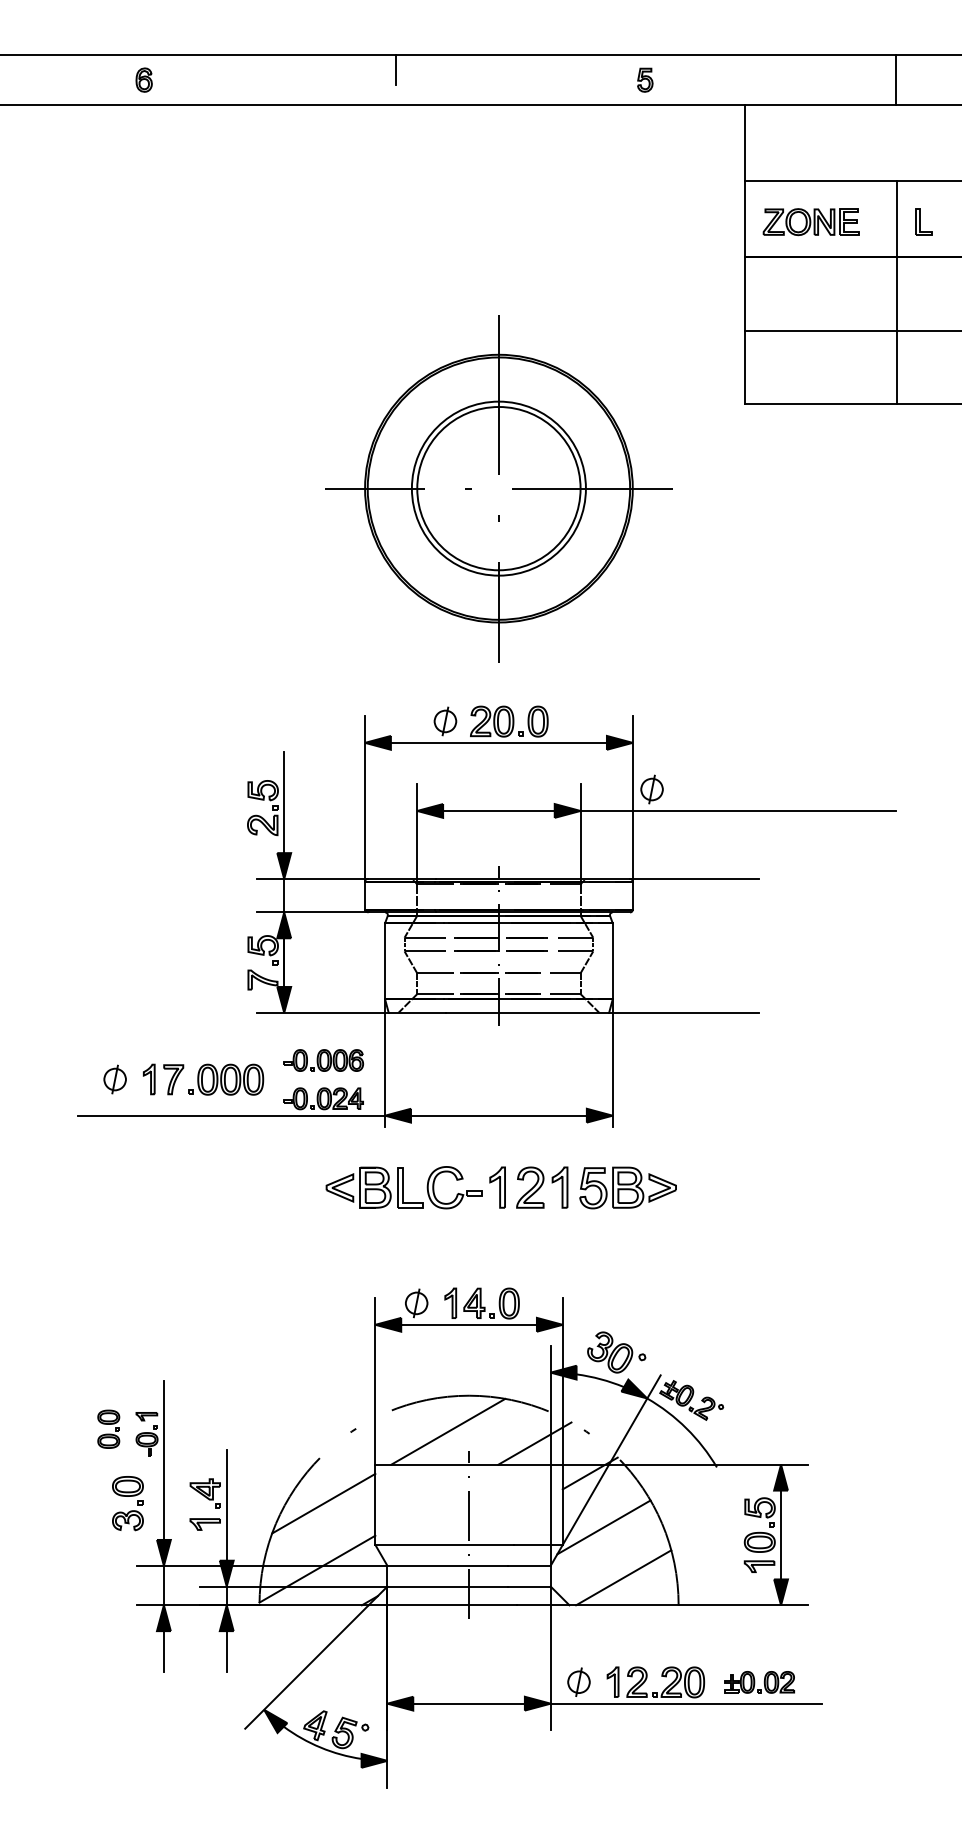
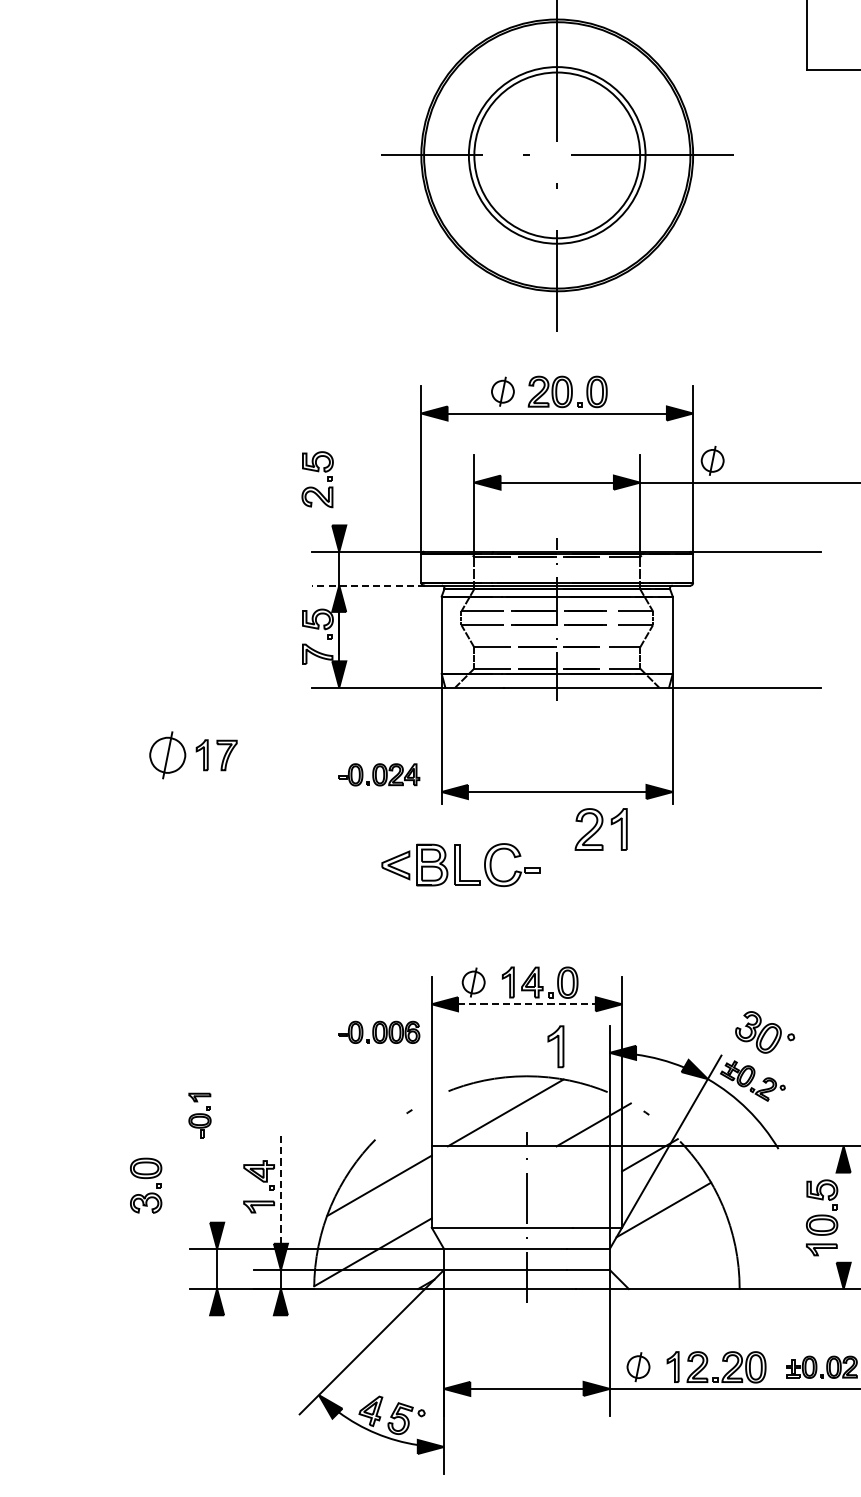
line: (284, 802) -> (339, 474), removed
line: (313, 912) -> (368, 585), solid -> dashed
part: (323, 1060) -> (379, 1032), moved
part: (114, 1079) -> (166, 755), size x1.6
part: (226, 1079) -> (280, 755), removed
line: (231, 1115) -> (285, 791), removed
part: (497, 1187) -> (555, 1046), moved
part: (542, 1187) -> (601, 829), moved
part: (627, 1187) -> (687, 864), removed
line: (469, 1324) -> (527, 1003), solid -> dashed
part: (616, 1352) -> (764, 1032), moved
part: (108, 1428) -> (160, 1109), removed
line: (163, 1459) -> (216, 1141), removed
part: (127, 1496) -> (145, 1178), moved
line: (226, 1505) -> (280, 1187), solid -> dashed
line: (781, 1534) -> (844, 1217), removed
line: (623, 1577) -> (683, 1260), removed
line: (163, 1651) -> (216, 1335), removed
line: (226, 1651) -> (280, 1335), removed

